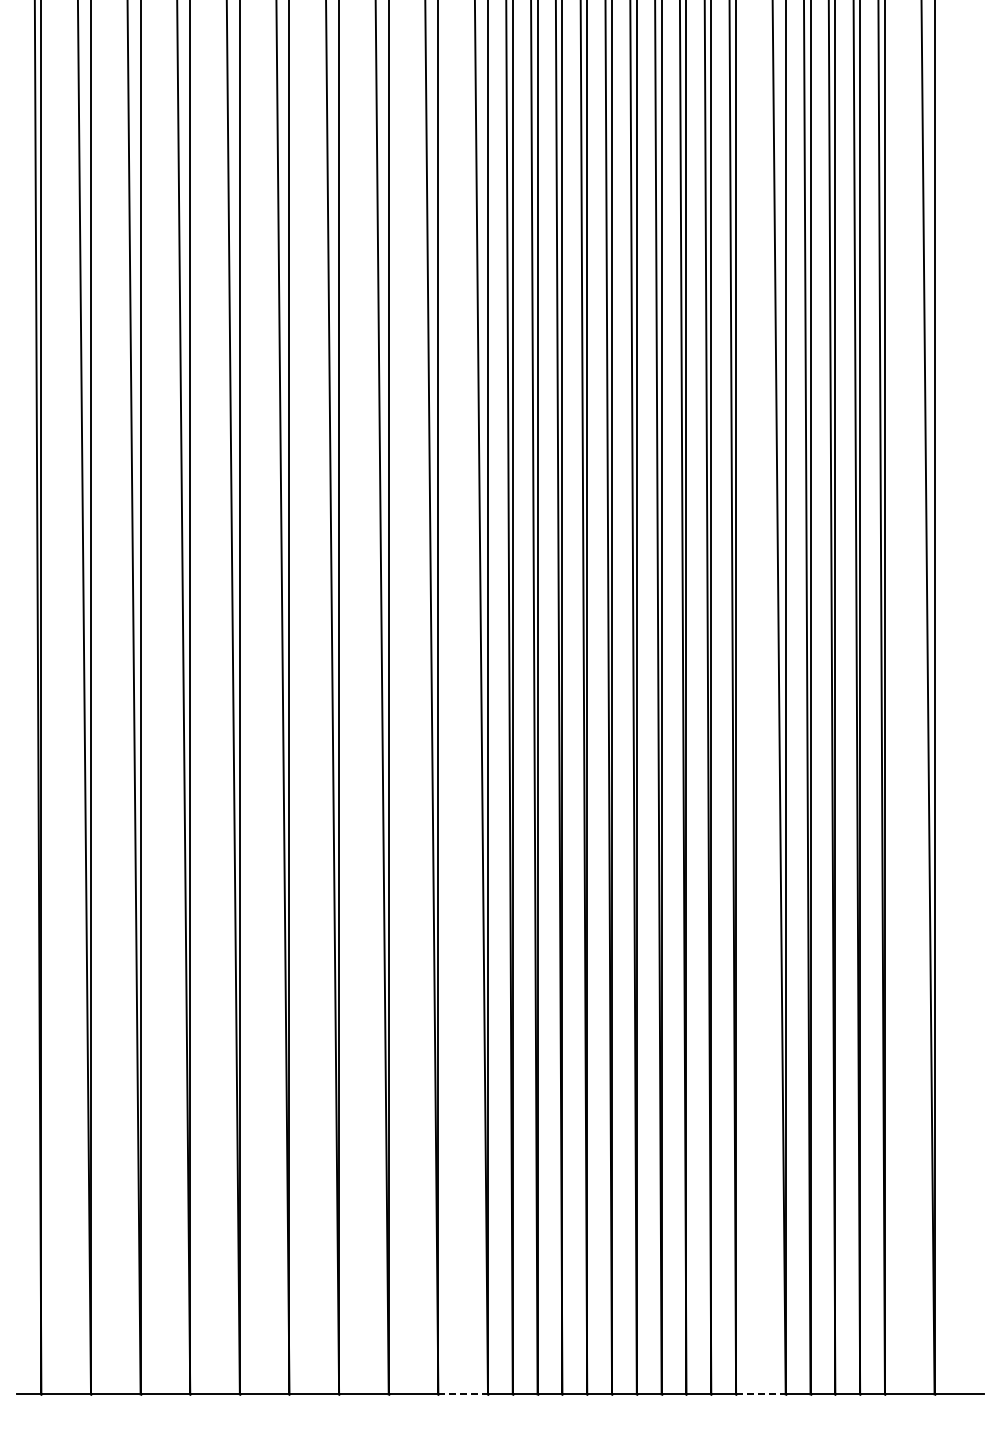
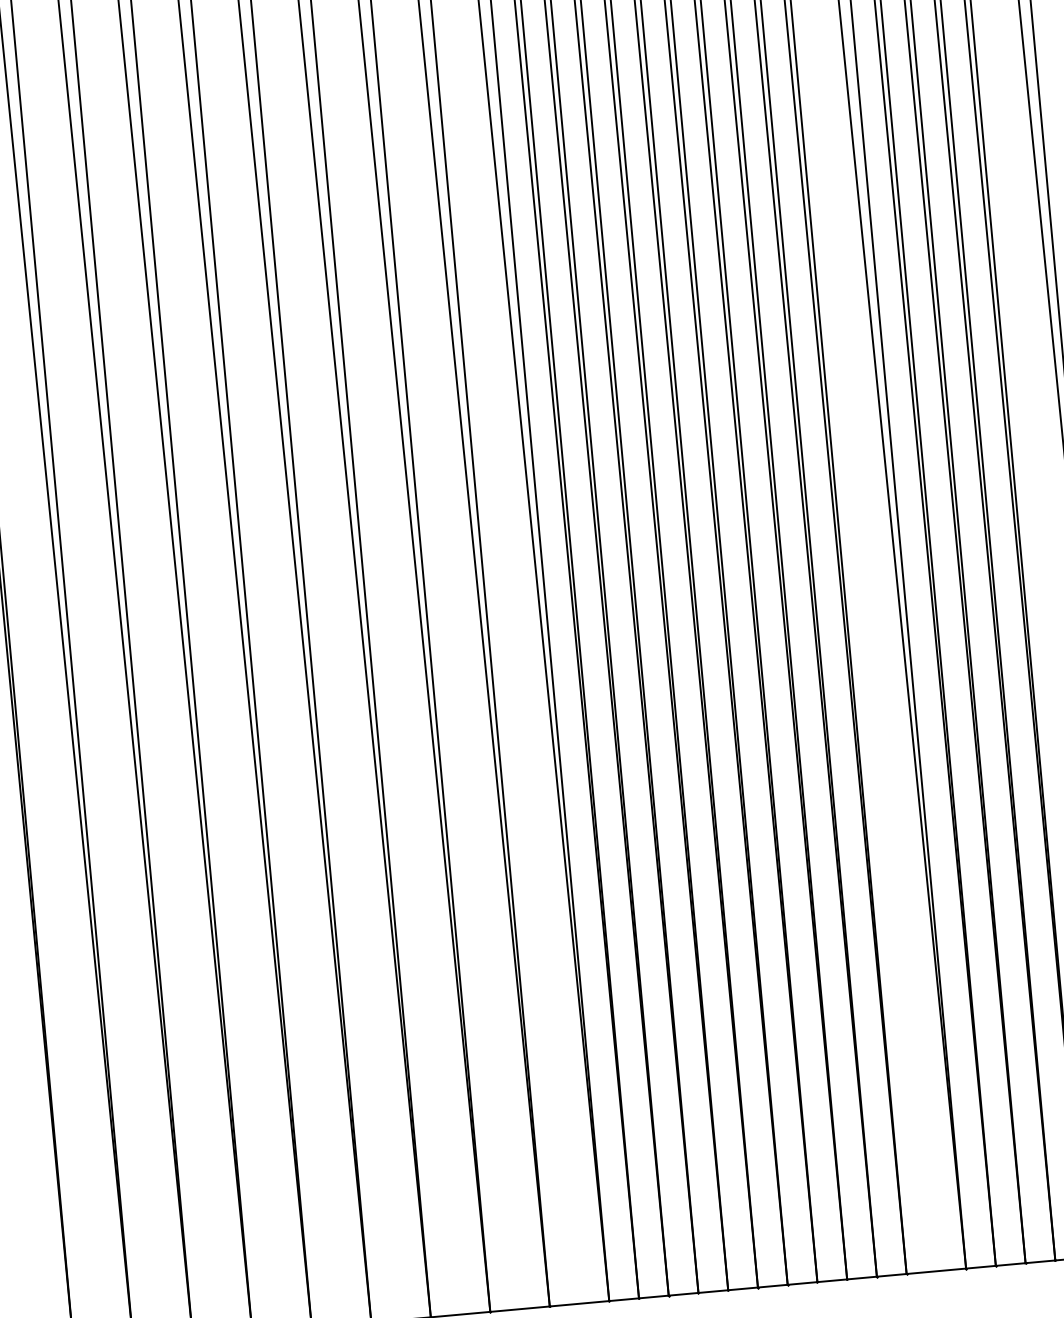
line: (463, 1394) -> (579, 1303), dashed -> solid
line: (760, 1394) -> (935, 1271), dashed -> solid

